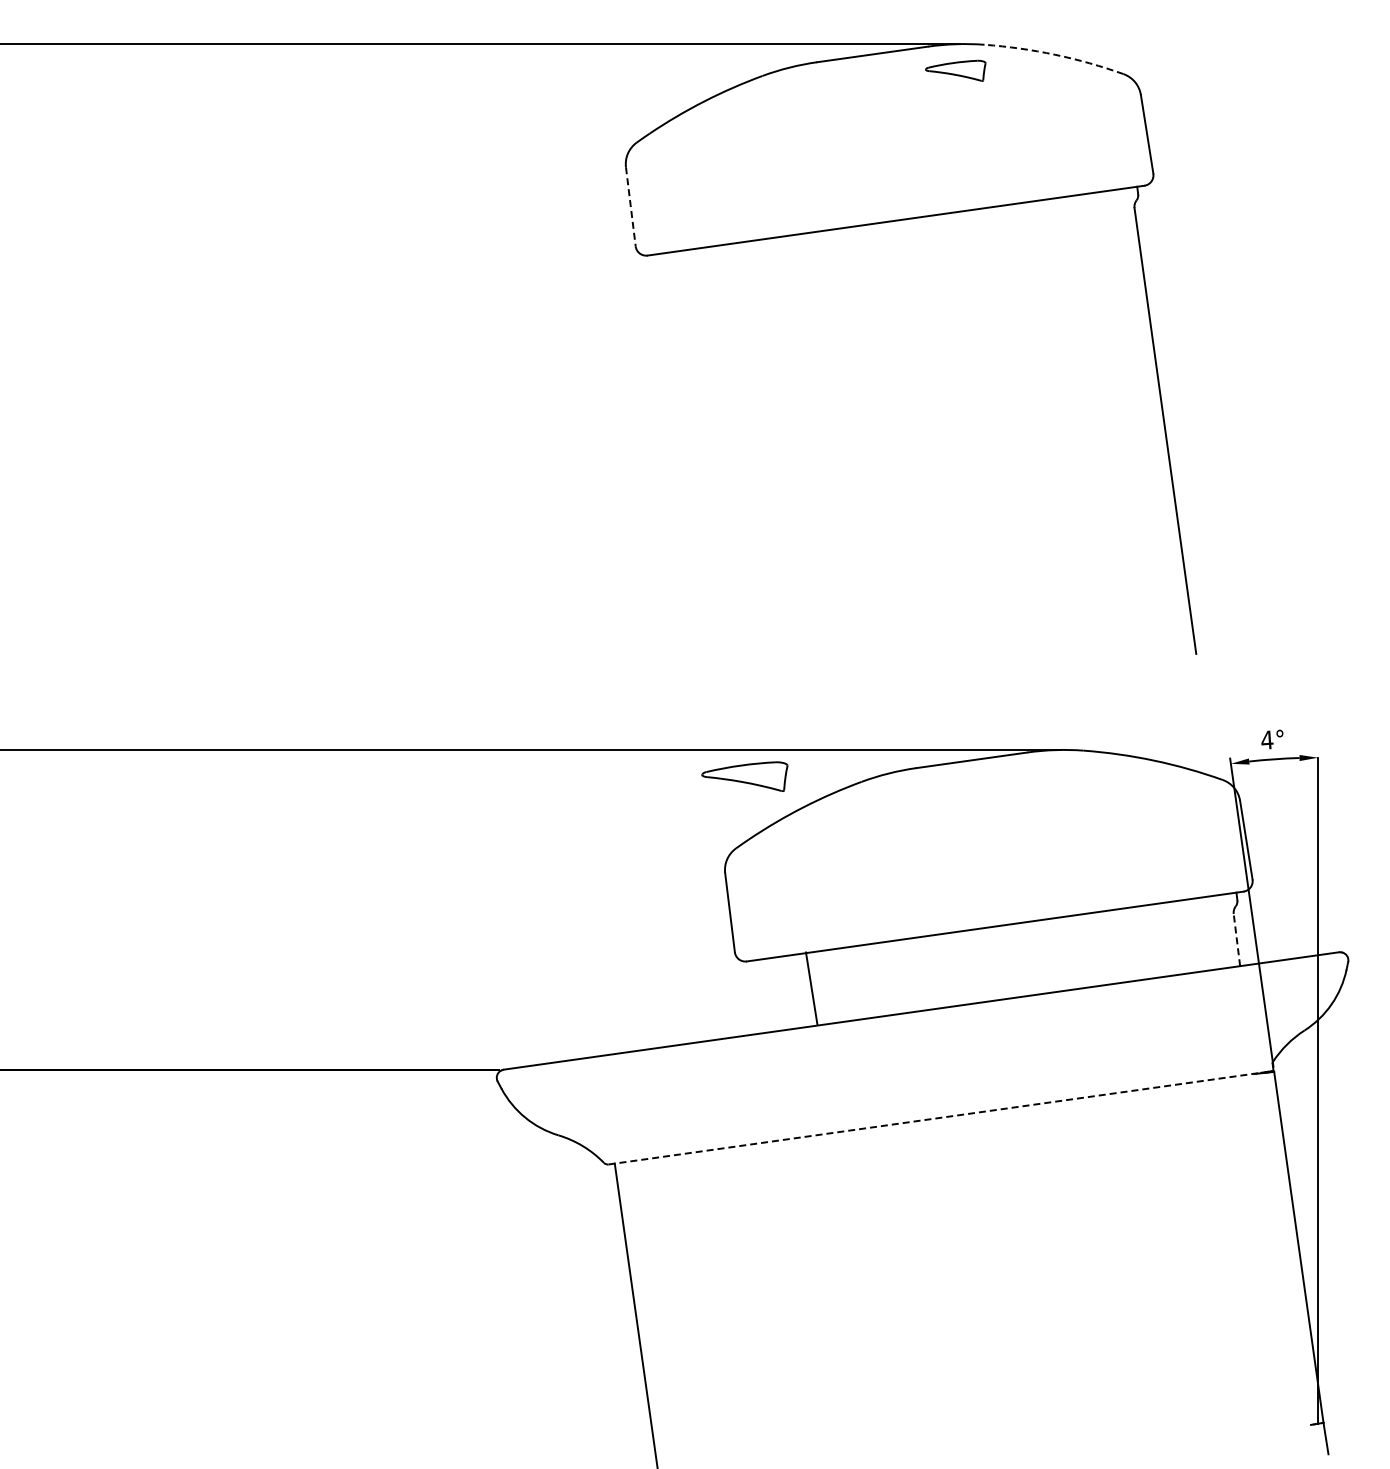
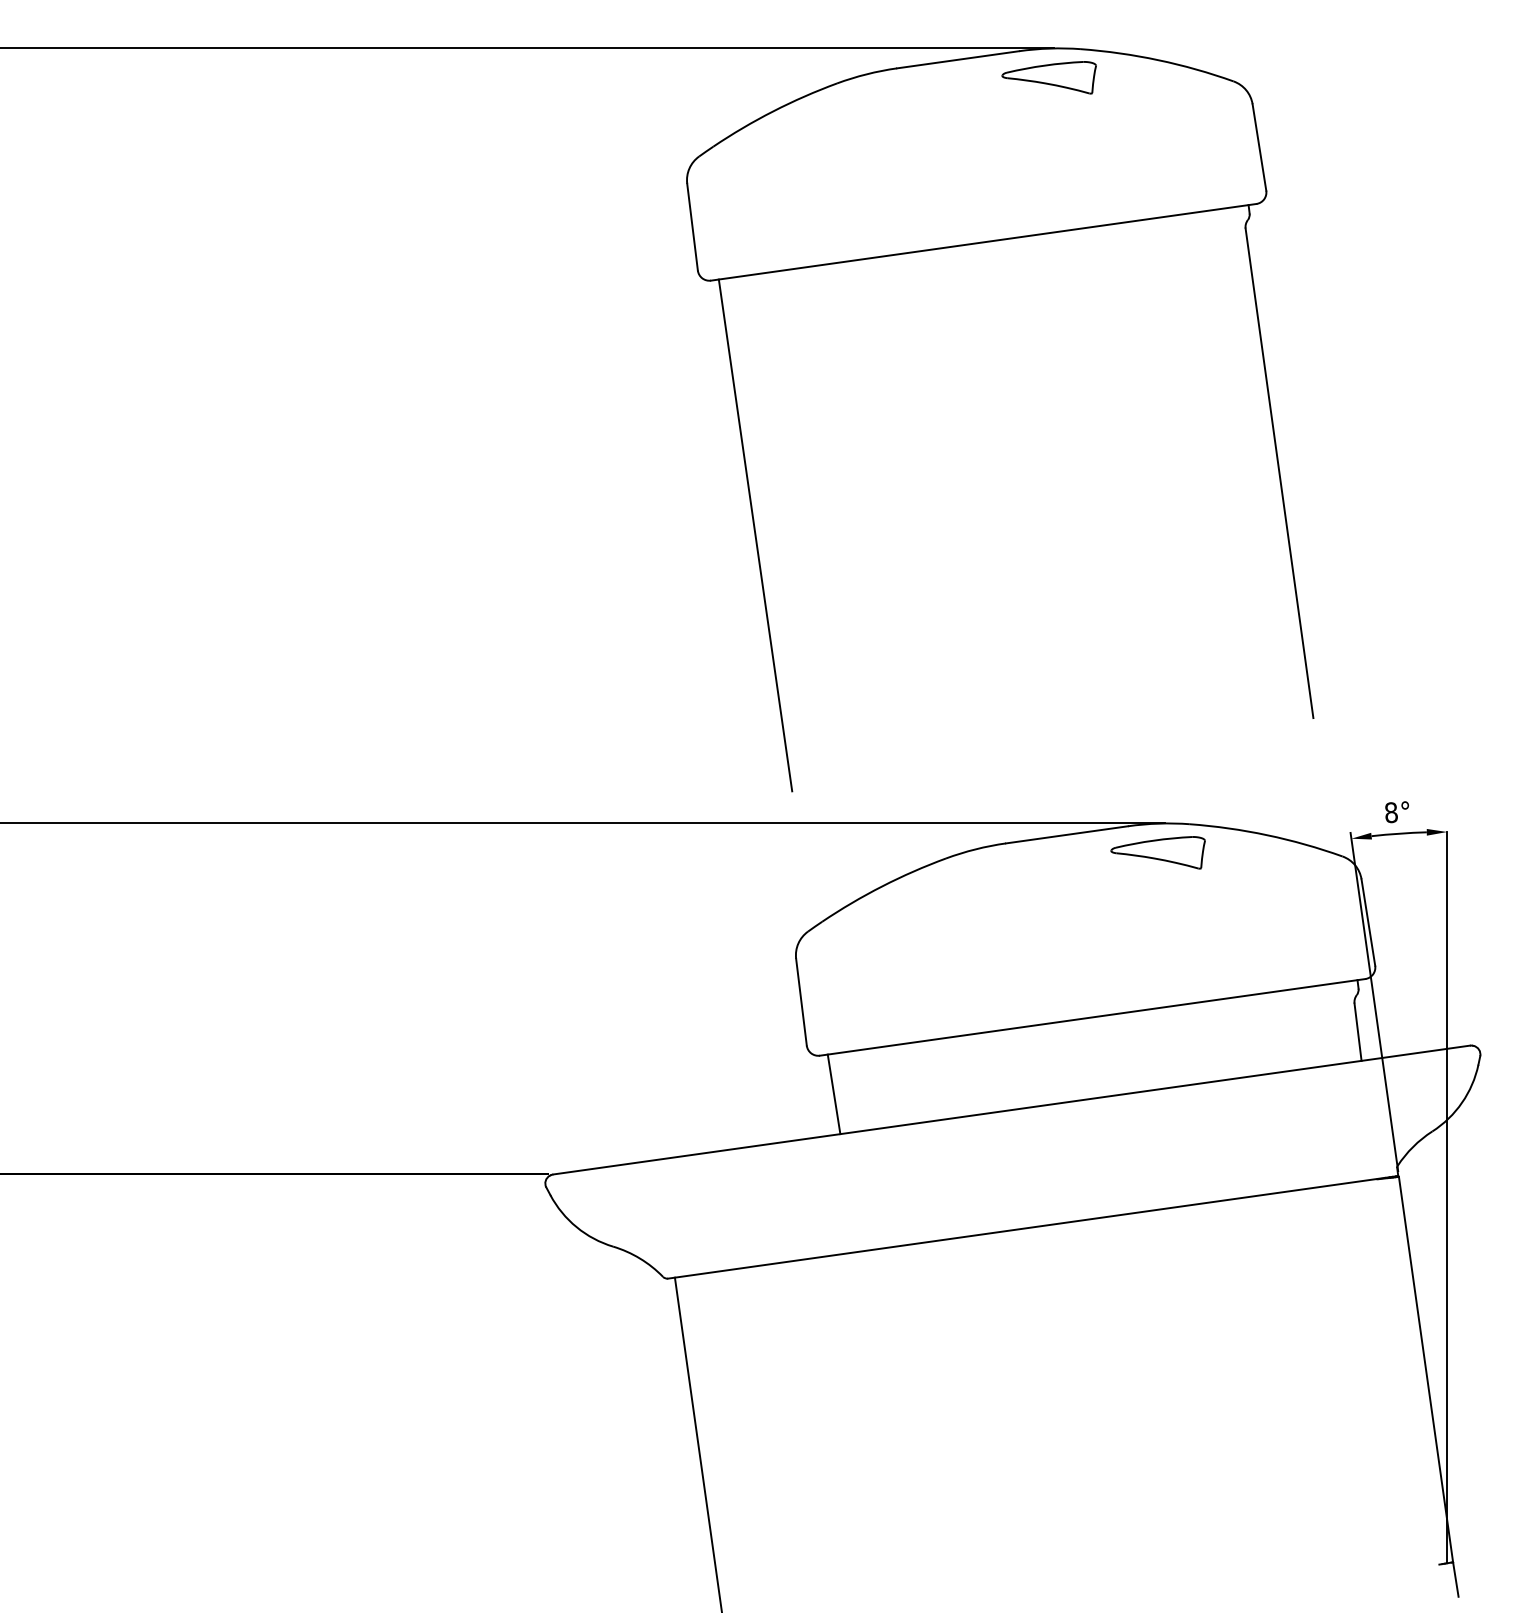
arc: (1055, 54) -> (1158, 59), dashed -> solid
part: (955, 70) -> (1049, 77), size x1.43
line: (630, 206) -> (692, 226), dashed -> solid
line: (687, 487) -> (754, 535), added
text: (1267, 739) -> (1391, 811), 4° -> 8°
part: (744, 776) -> (1157, 852), moved
line: (1236, 939) -> (1357, 1031), dashed -> solid
line: (811, 988) -> (833, 1094), moved
line: (934, 1118) -> (1025, 1228), dashed -> solid

